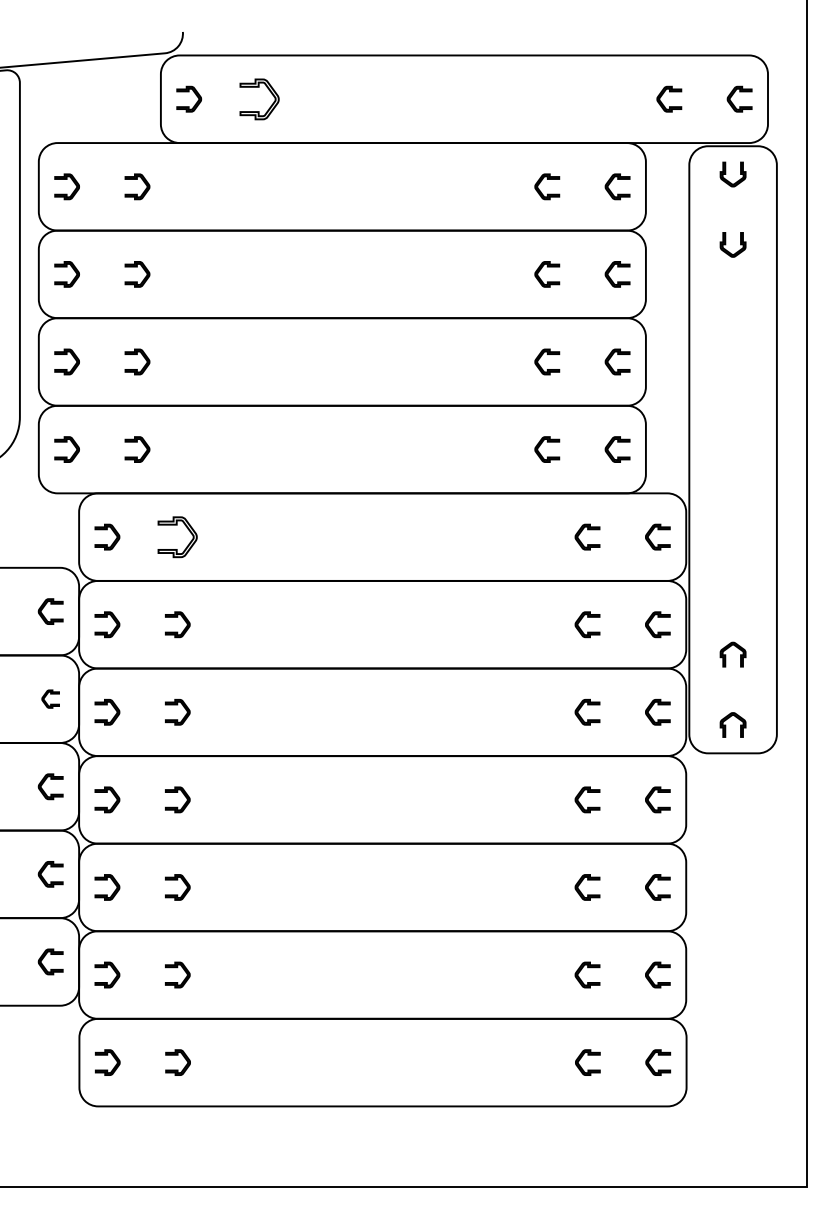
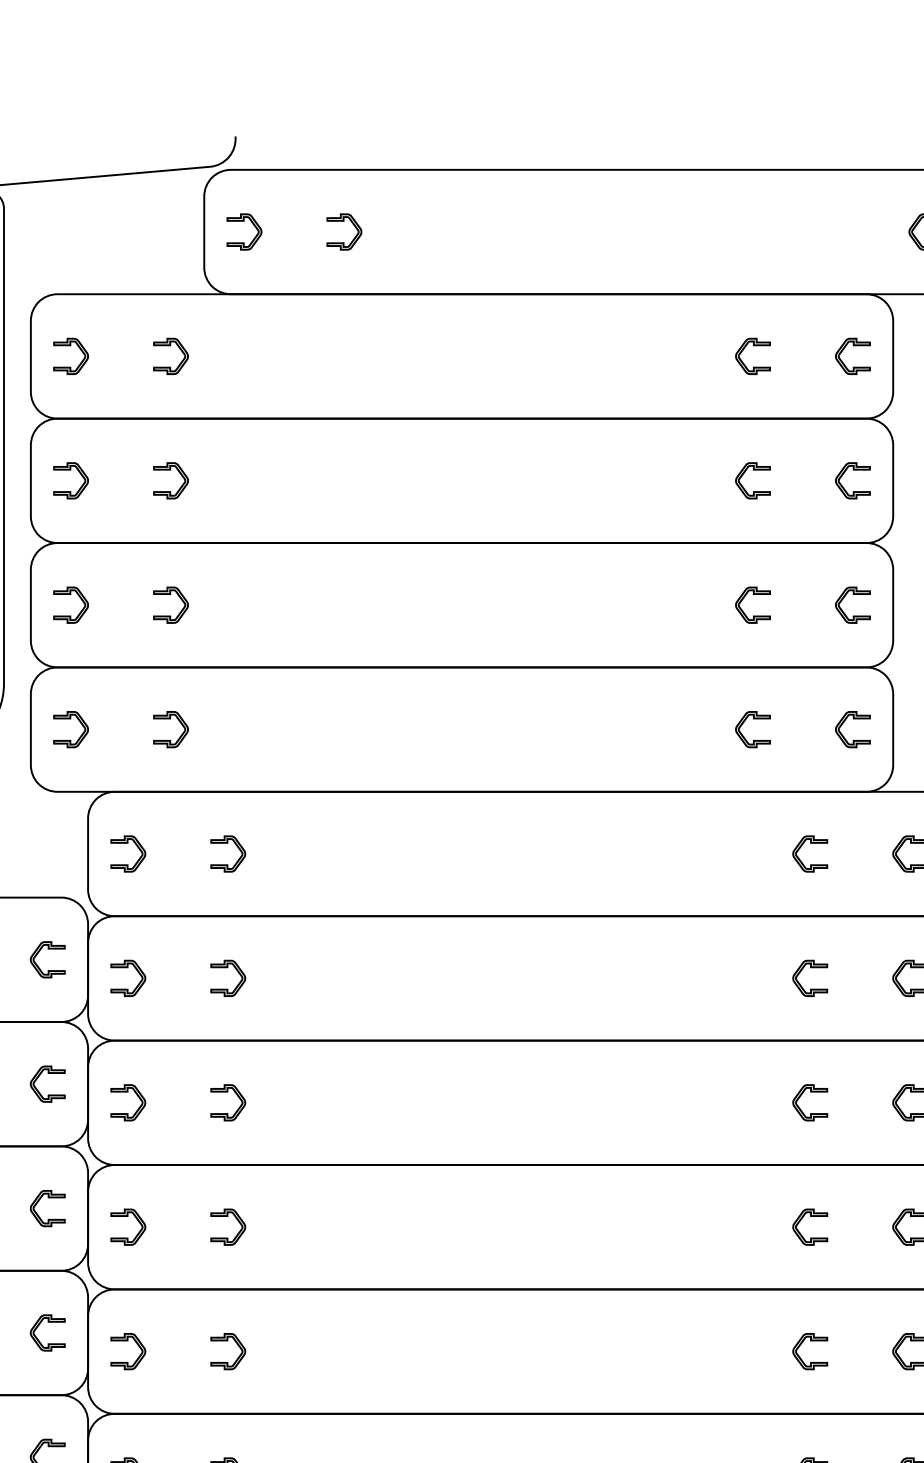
part: (259, 98) -> (344, 230), size x0.62
part: (177, 536) -> (227, 853), size x0.62
part: (50, 698) -> (47, 1083), size x1.43

